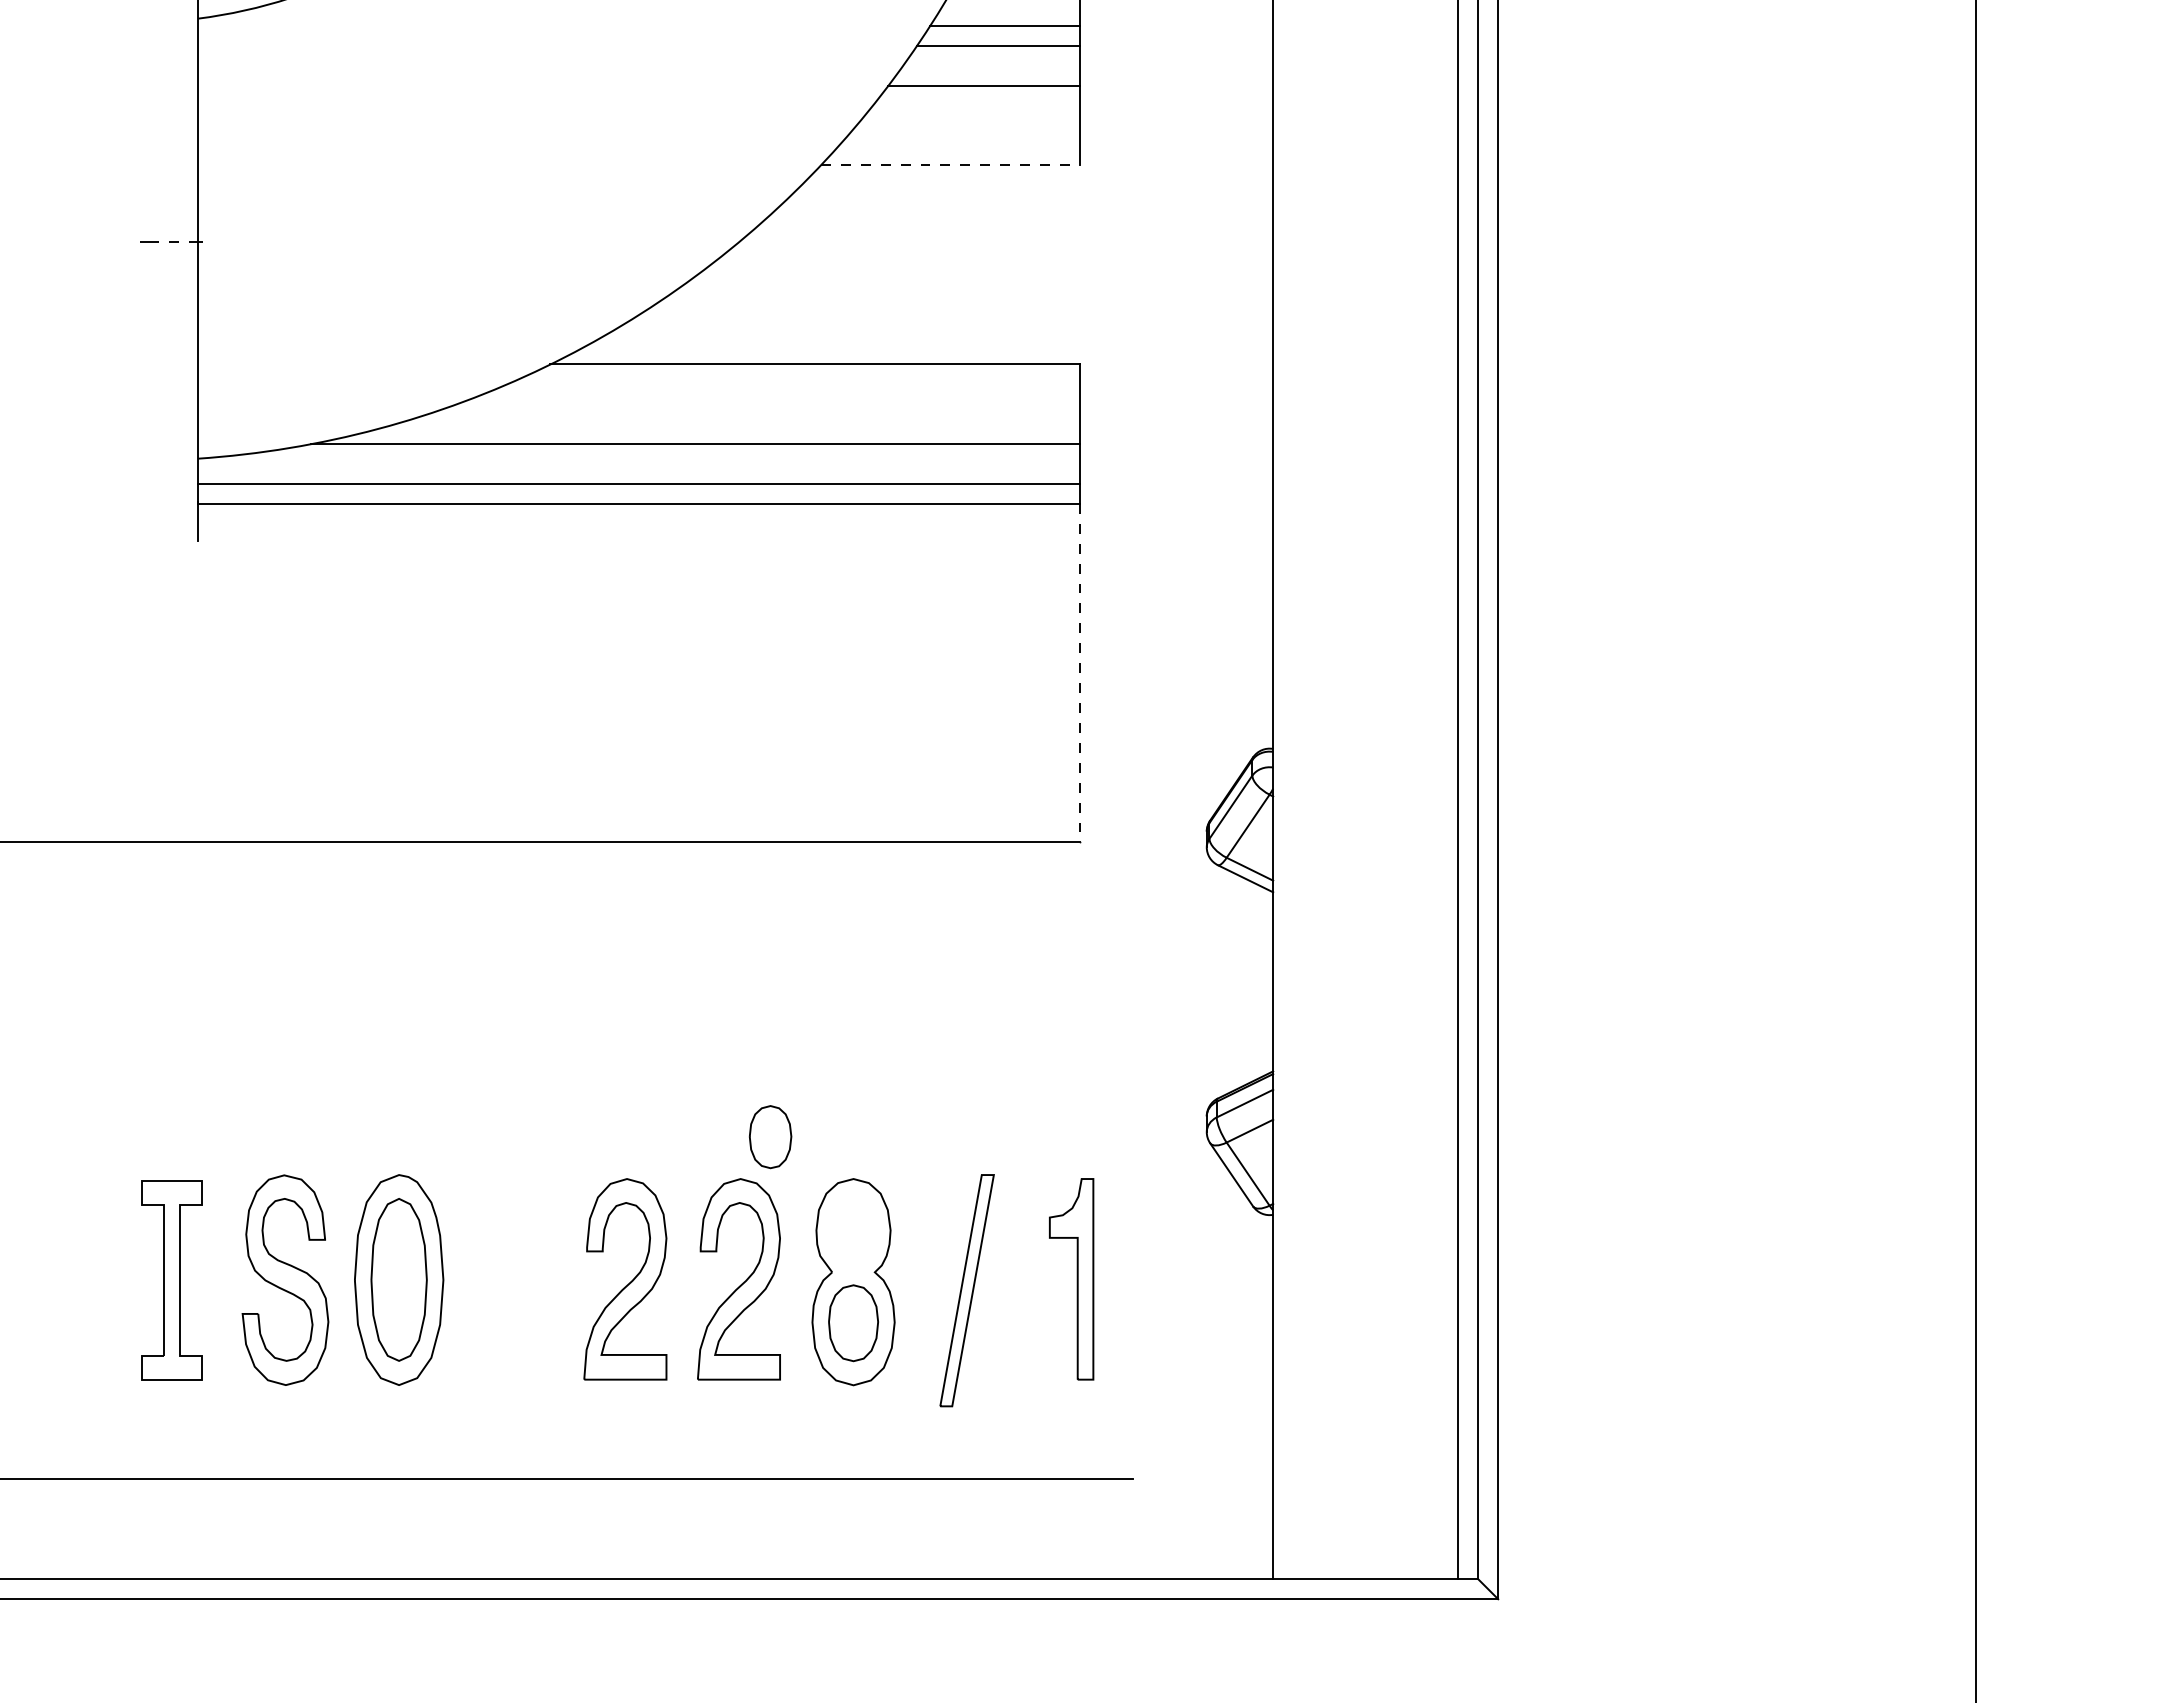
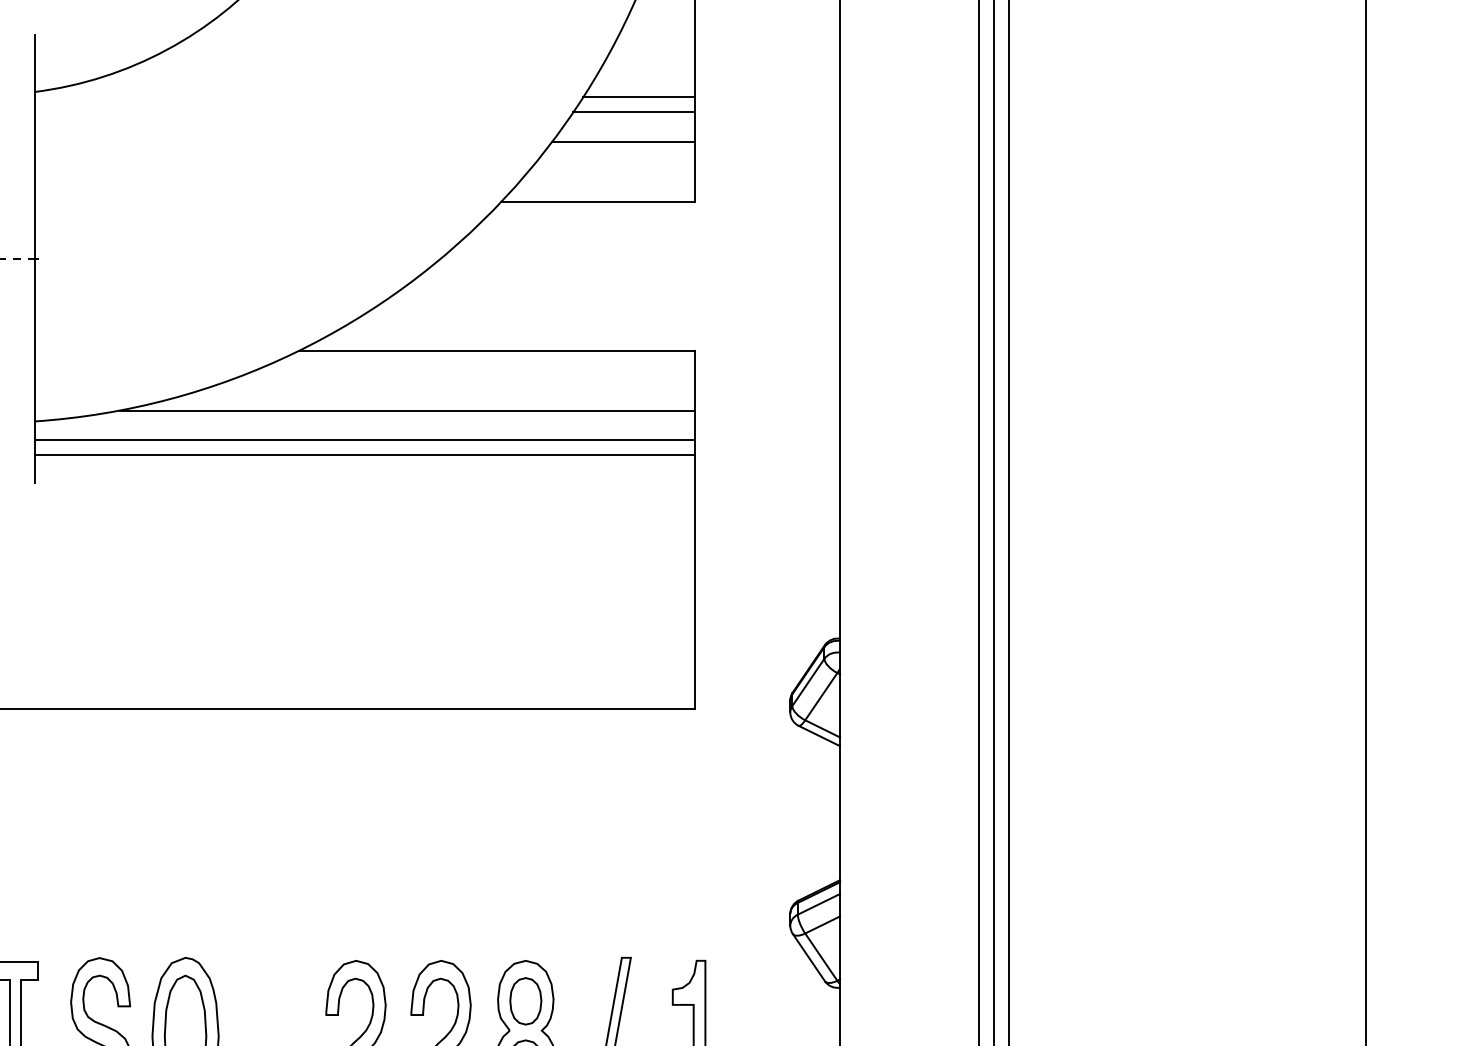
line: (950, 165) -> (598, 201), dashed -> solid
line: (1080, 673) -> (695, 582), dashed -> solid
part: (770, 1137) -> (525, 1001), moved

